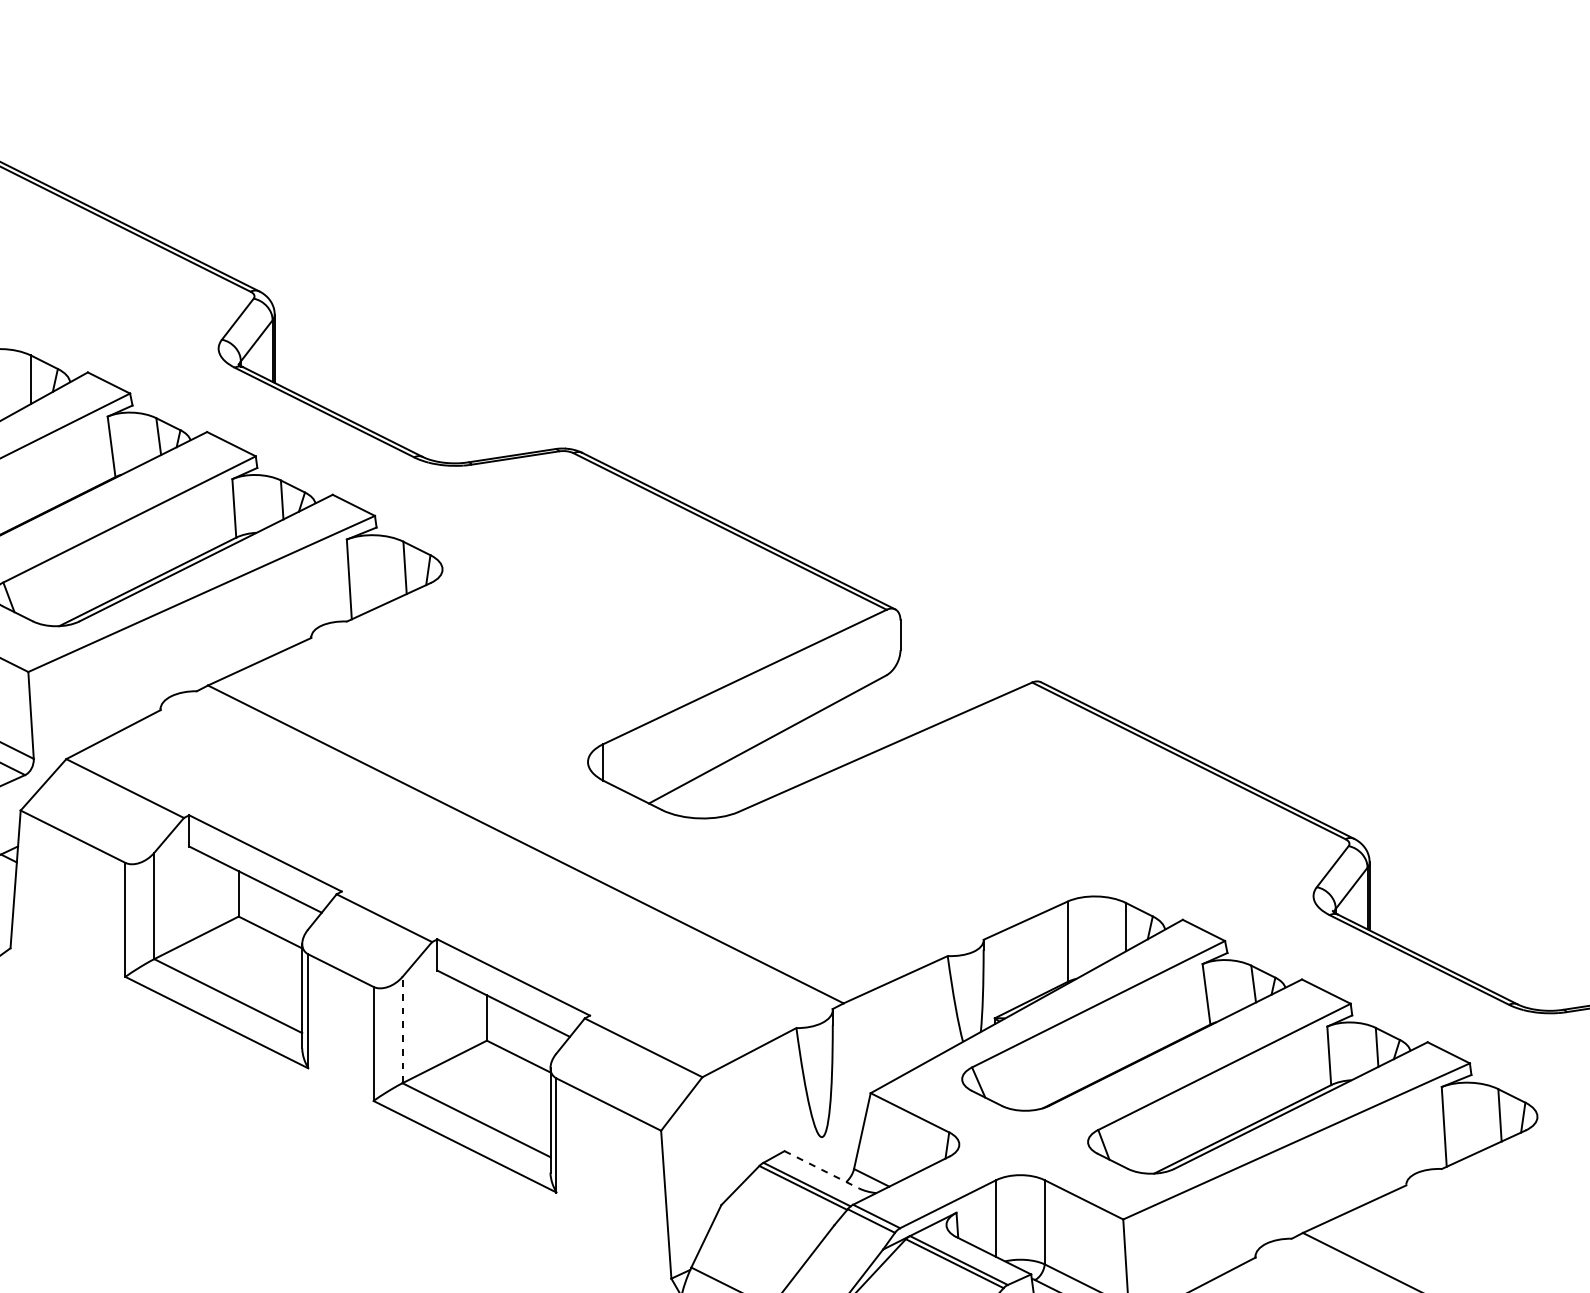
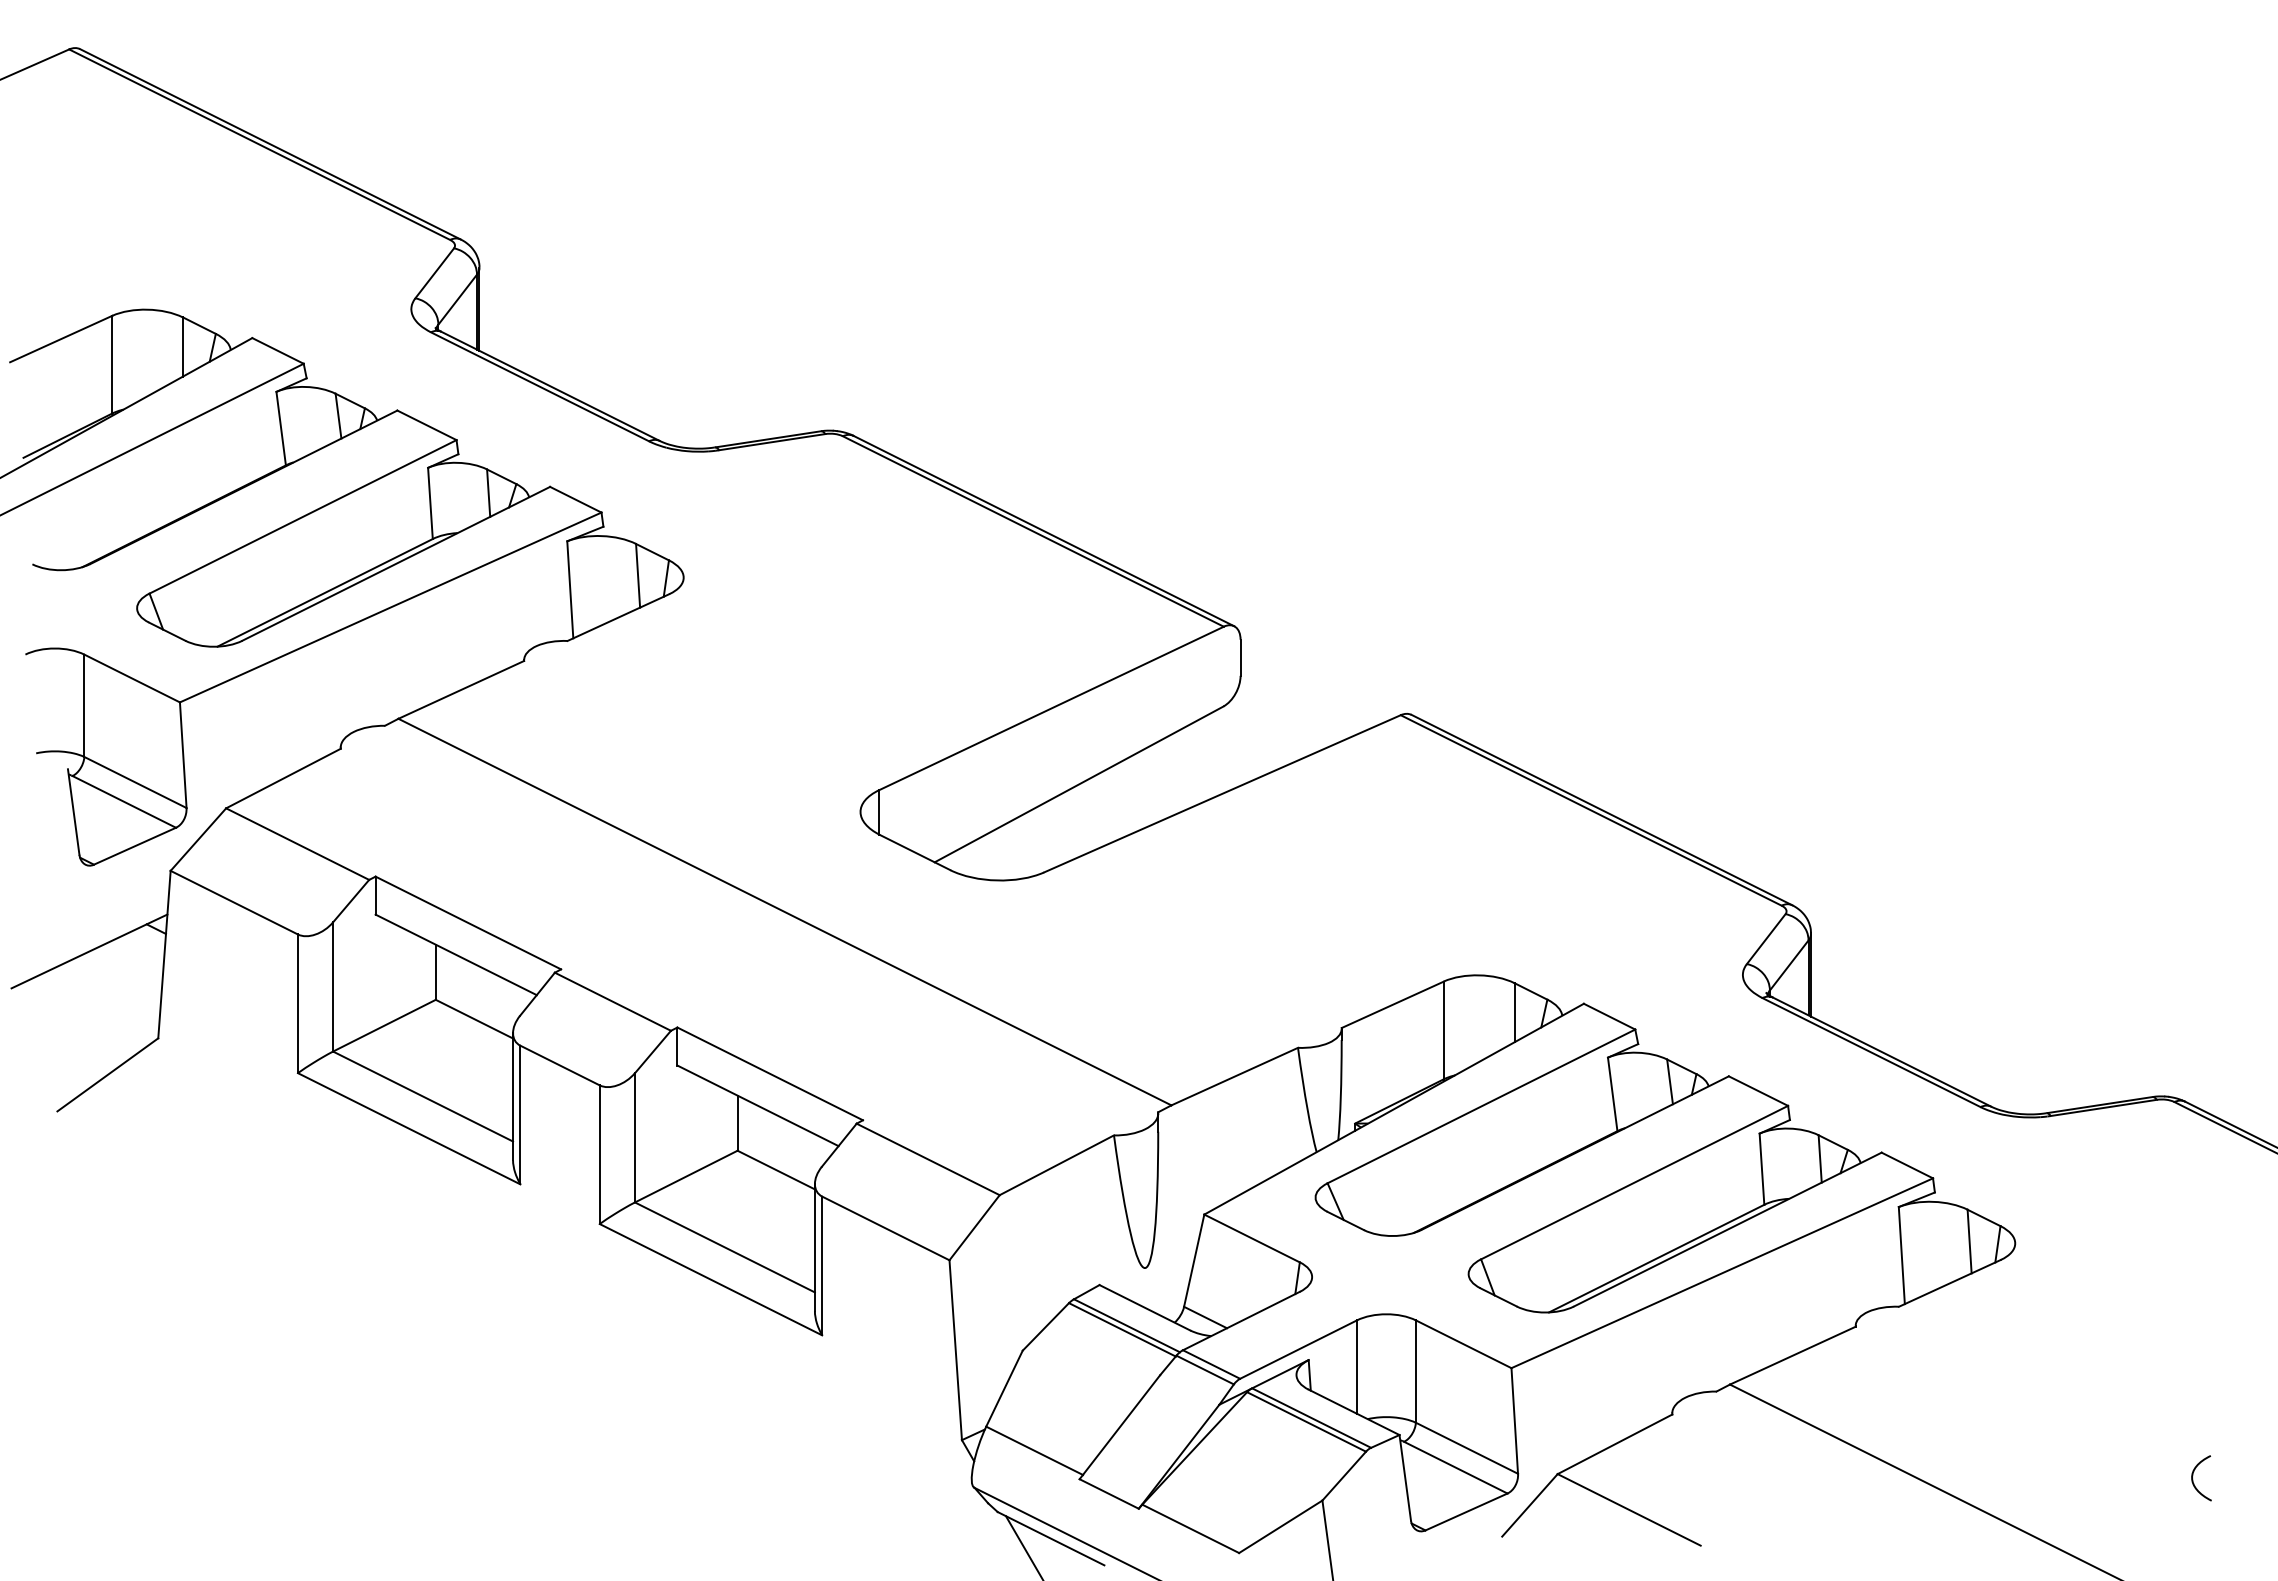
line: (402, 1029) -> (634, 1137), dashed -> solid
line: (821, 1169) -> (1144, 1307), dashed -> solid

